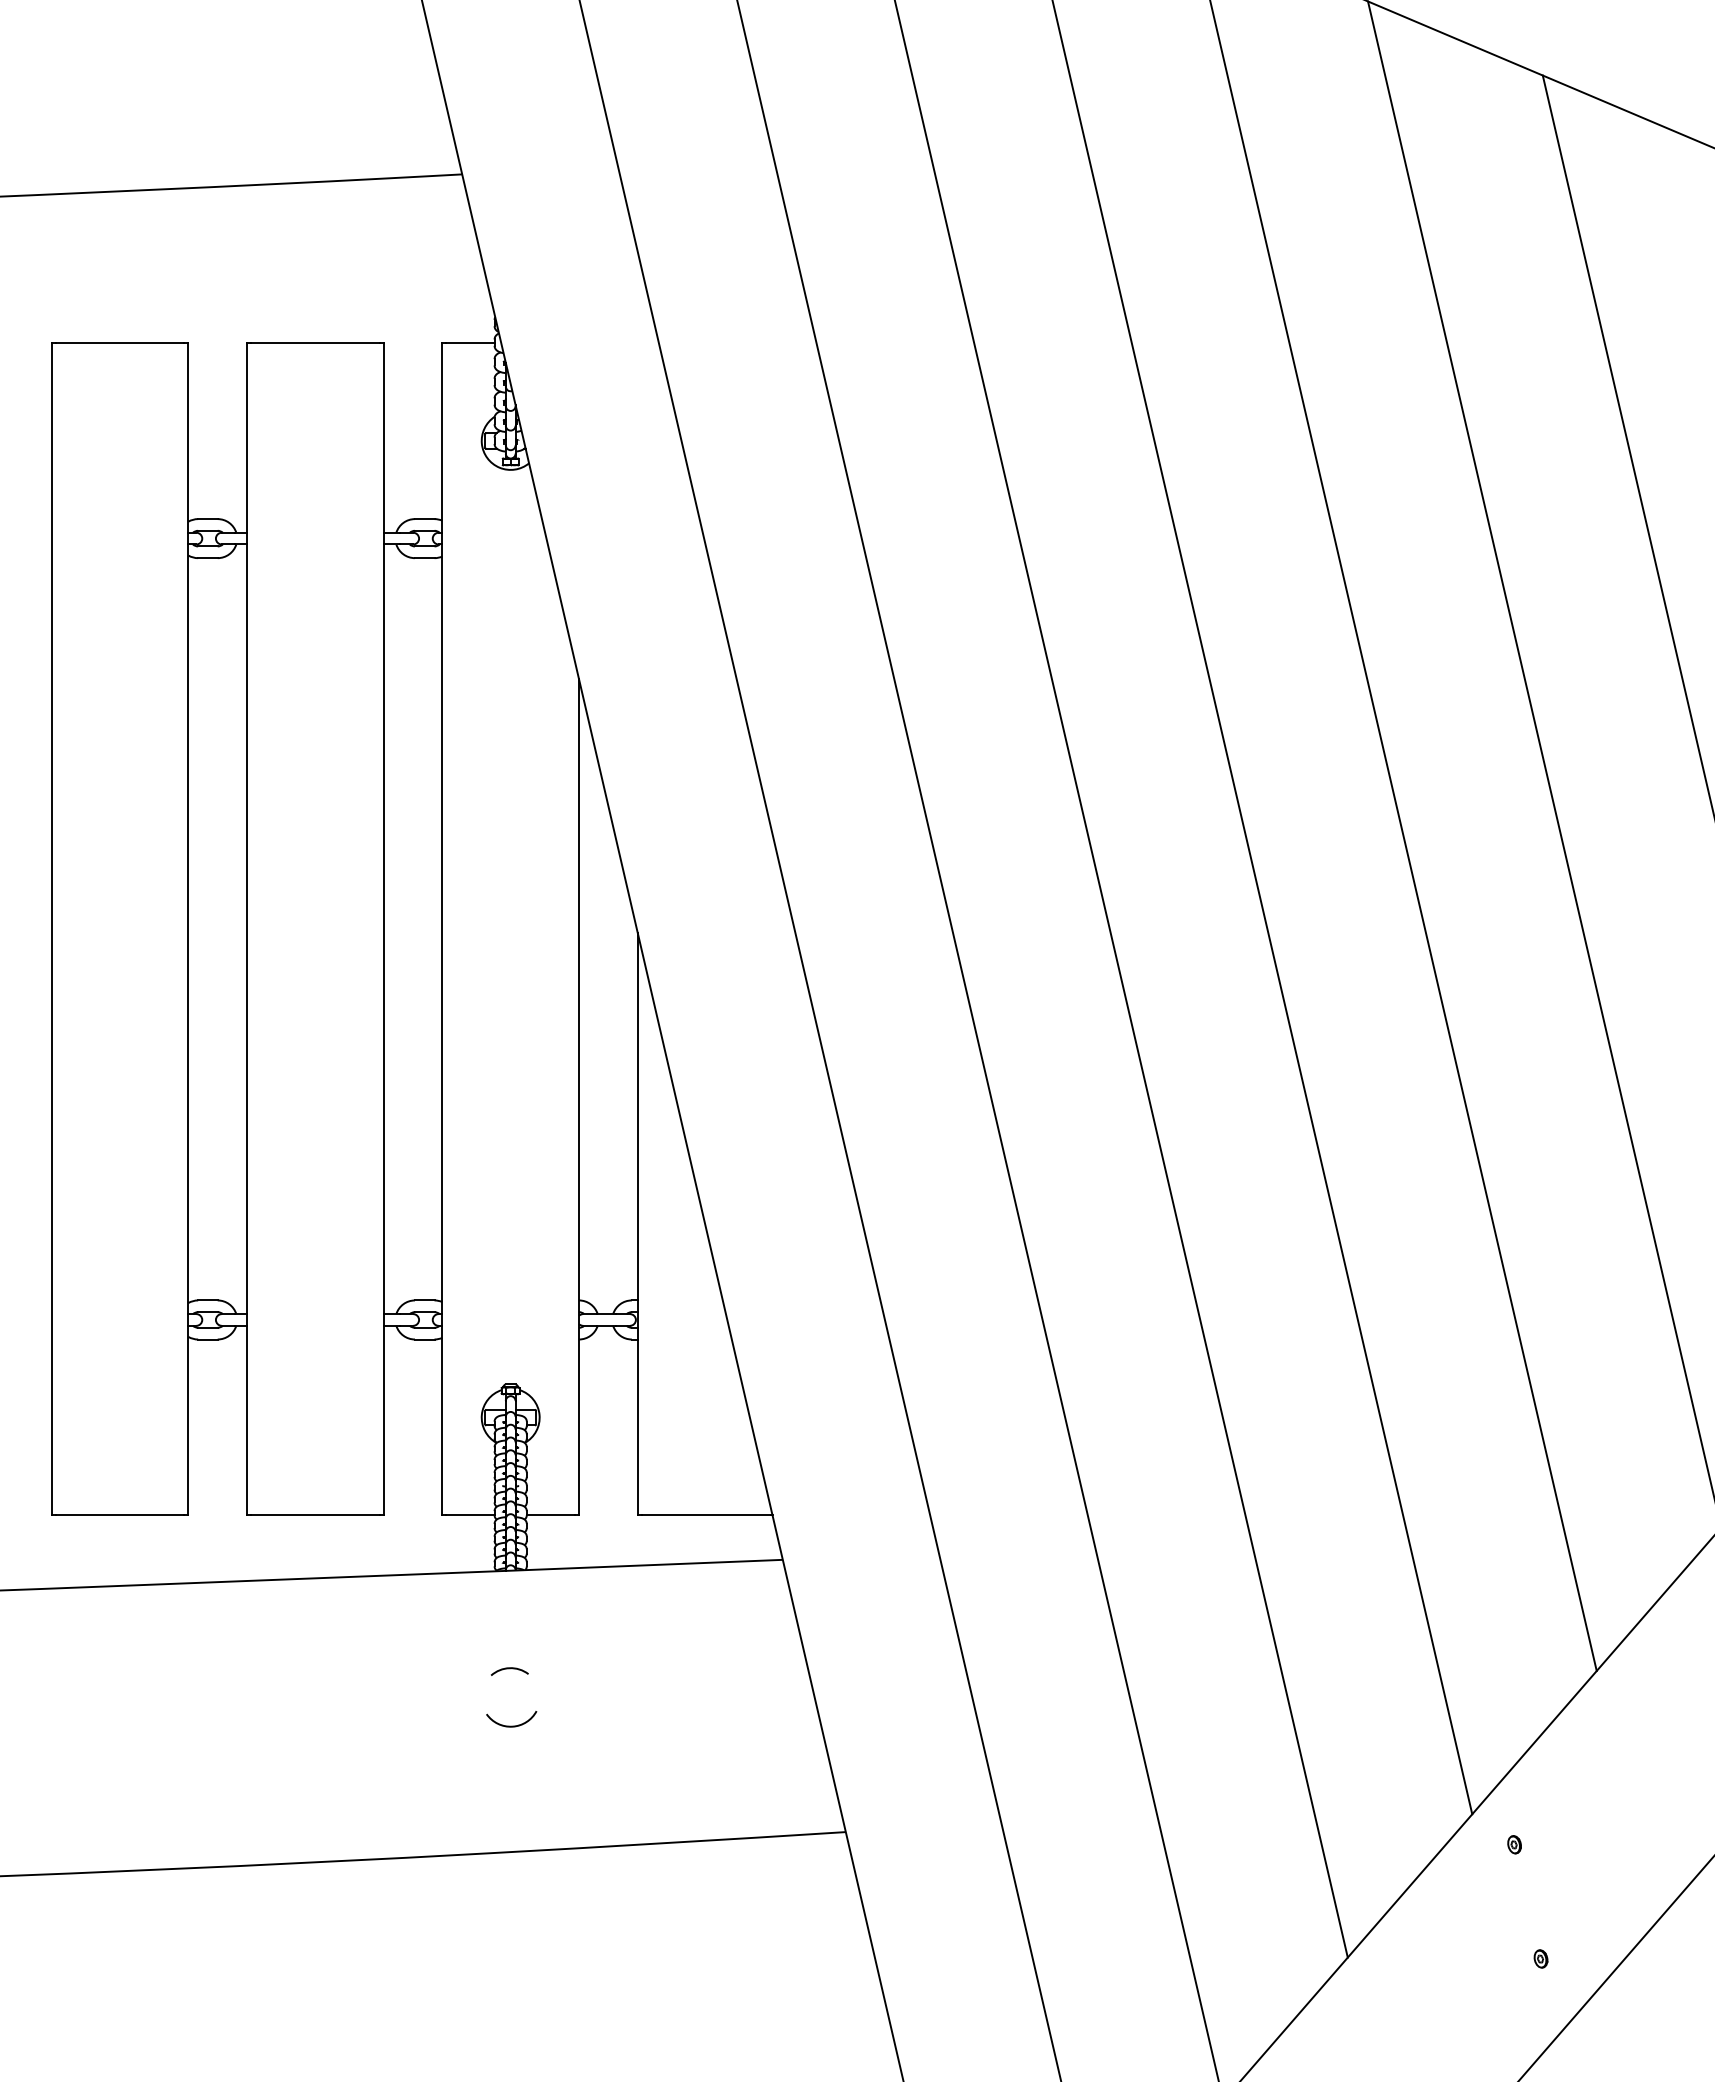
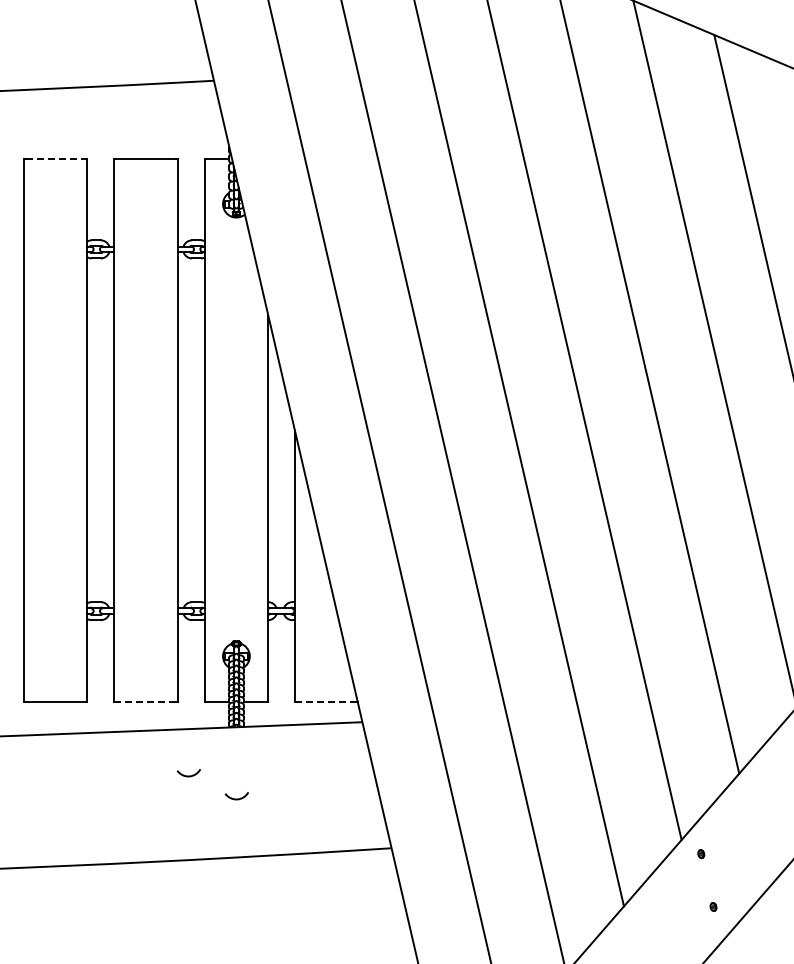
line: (119, 342) -> (55, 158), solid -> dashed
line: (316, 1515) -> (146, 701), solid -> dashed
line: (705, 1515) -> (326, 701), solid -> dashed
arc: (508, 1670) -> (235, 773), removed
arc: (407, 1674) -> (188, 775), added

